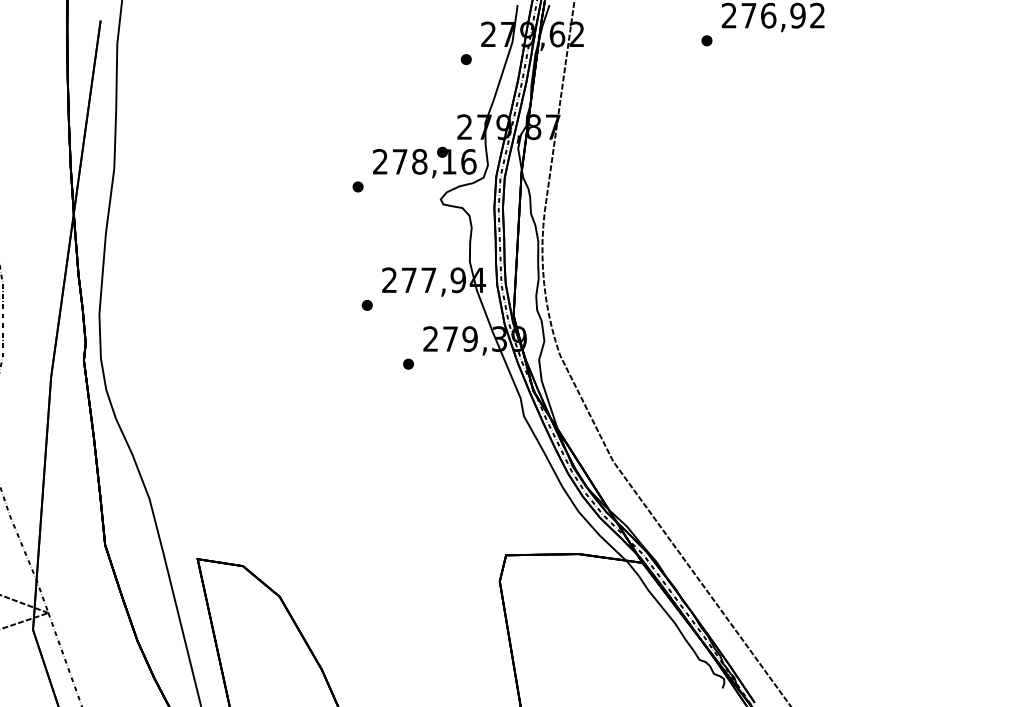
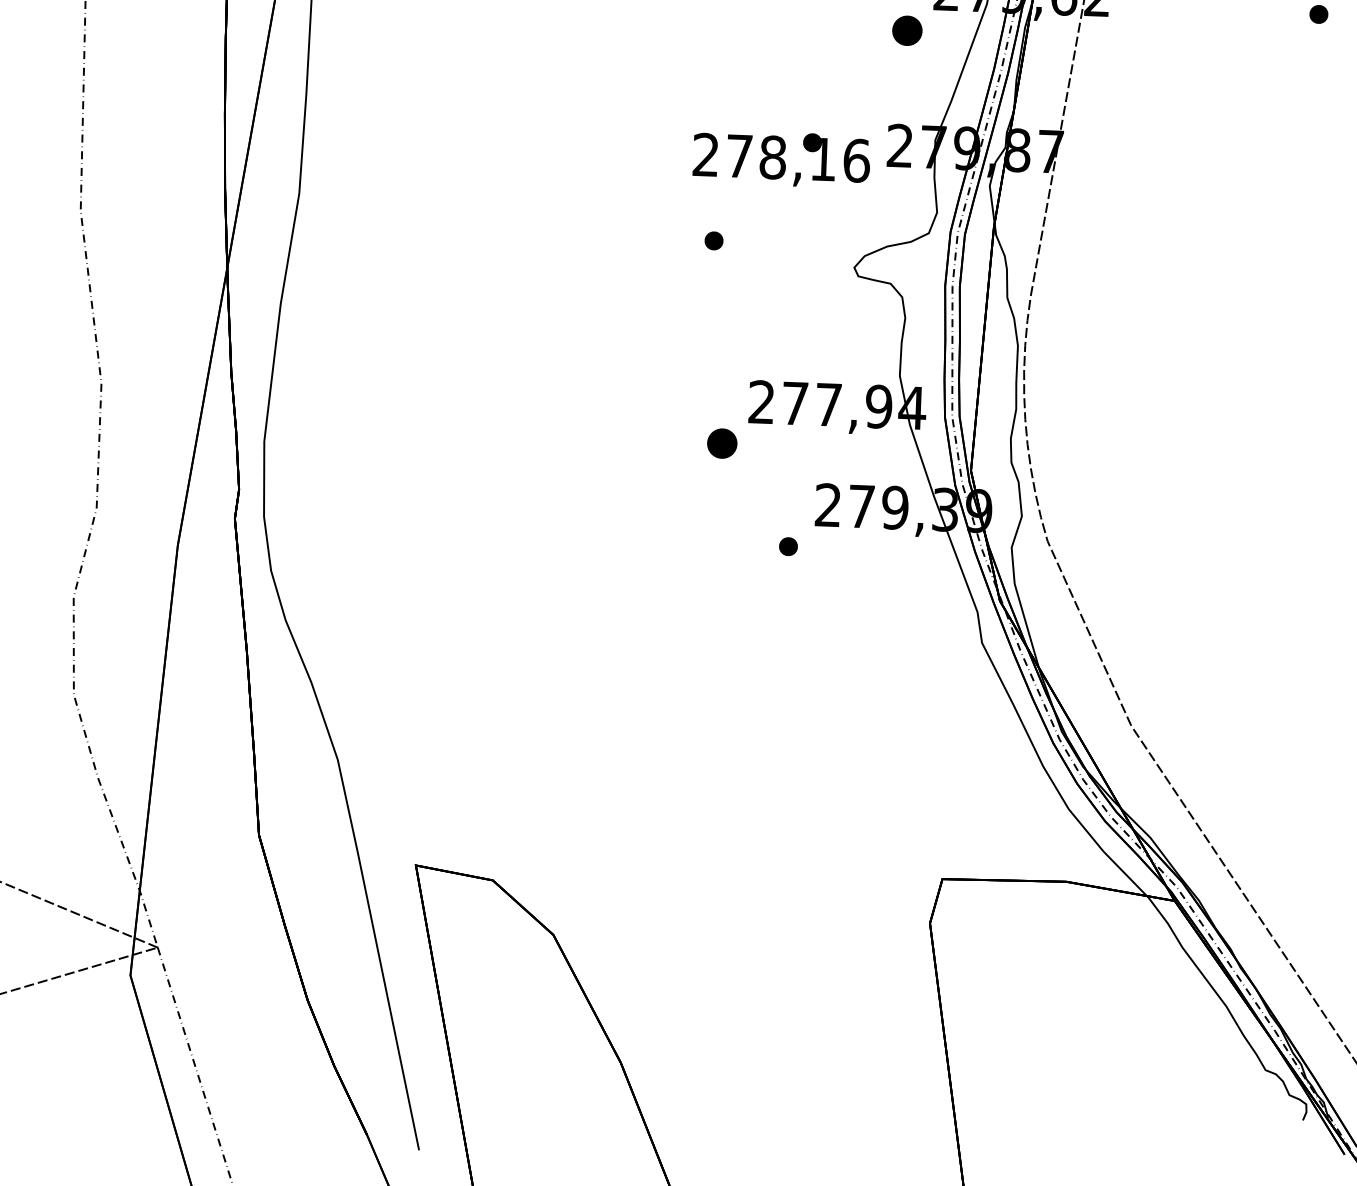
part: (465, 59) -> (905, 30), size x1.6
text: (424, 162) -> (781, 158), moved
part: (366, 305) -> (720, 443), size x1.6

